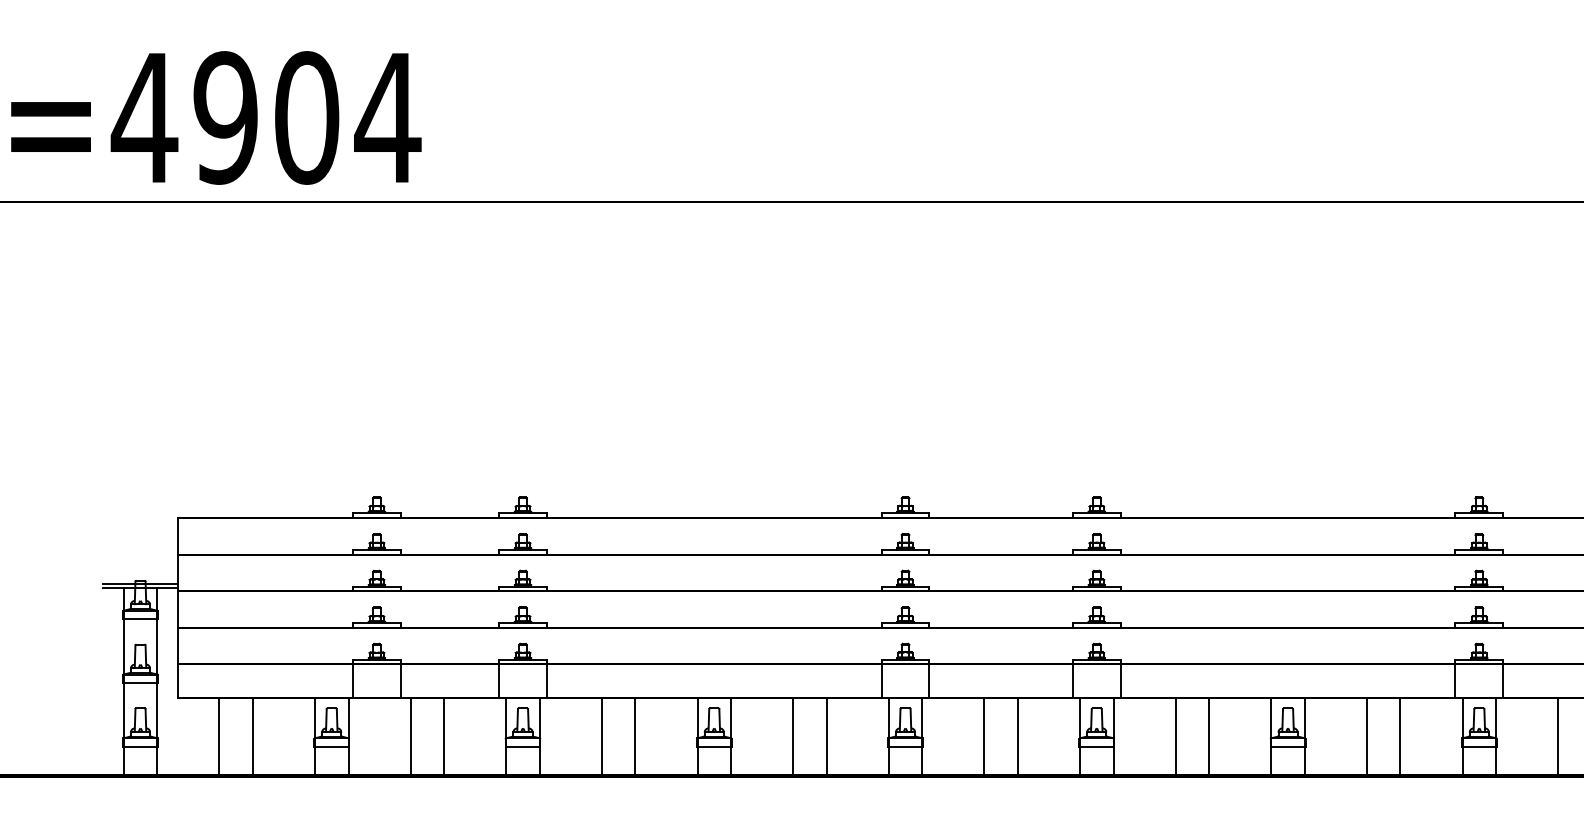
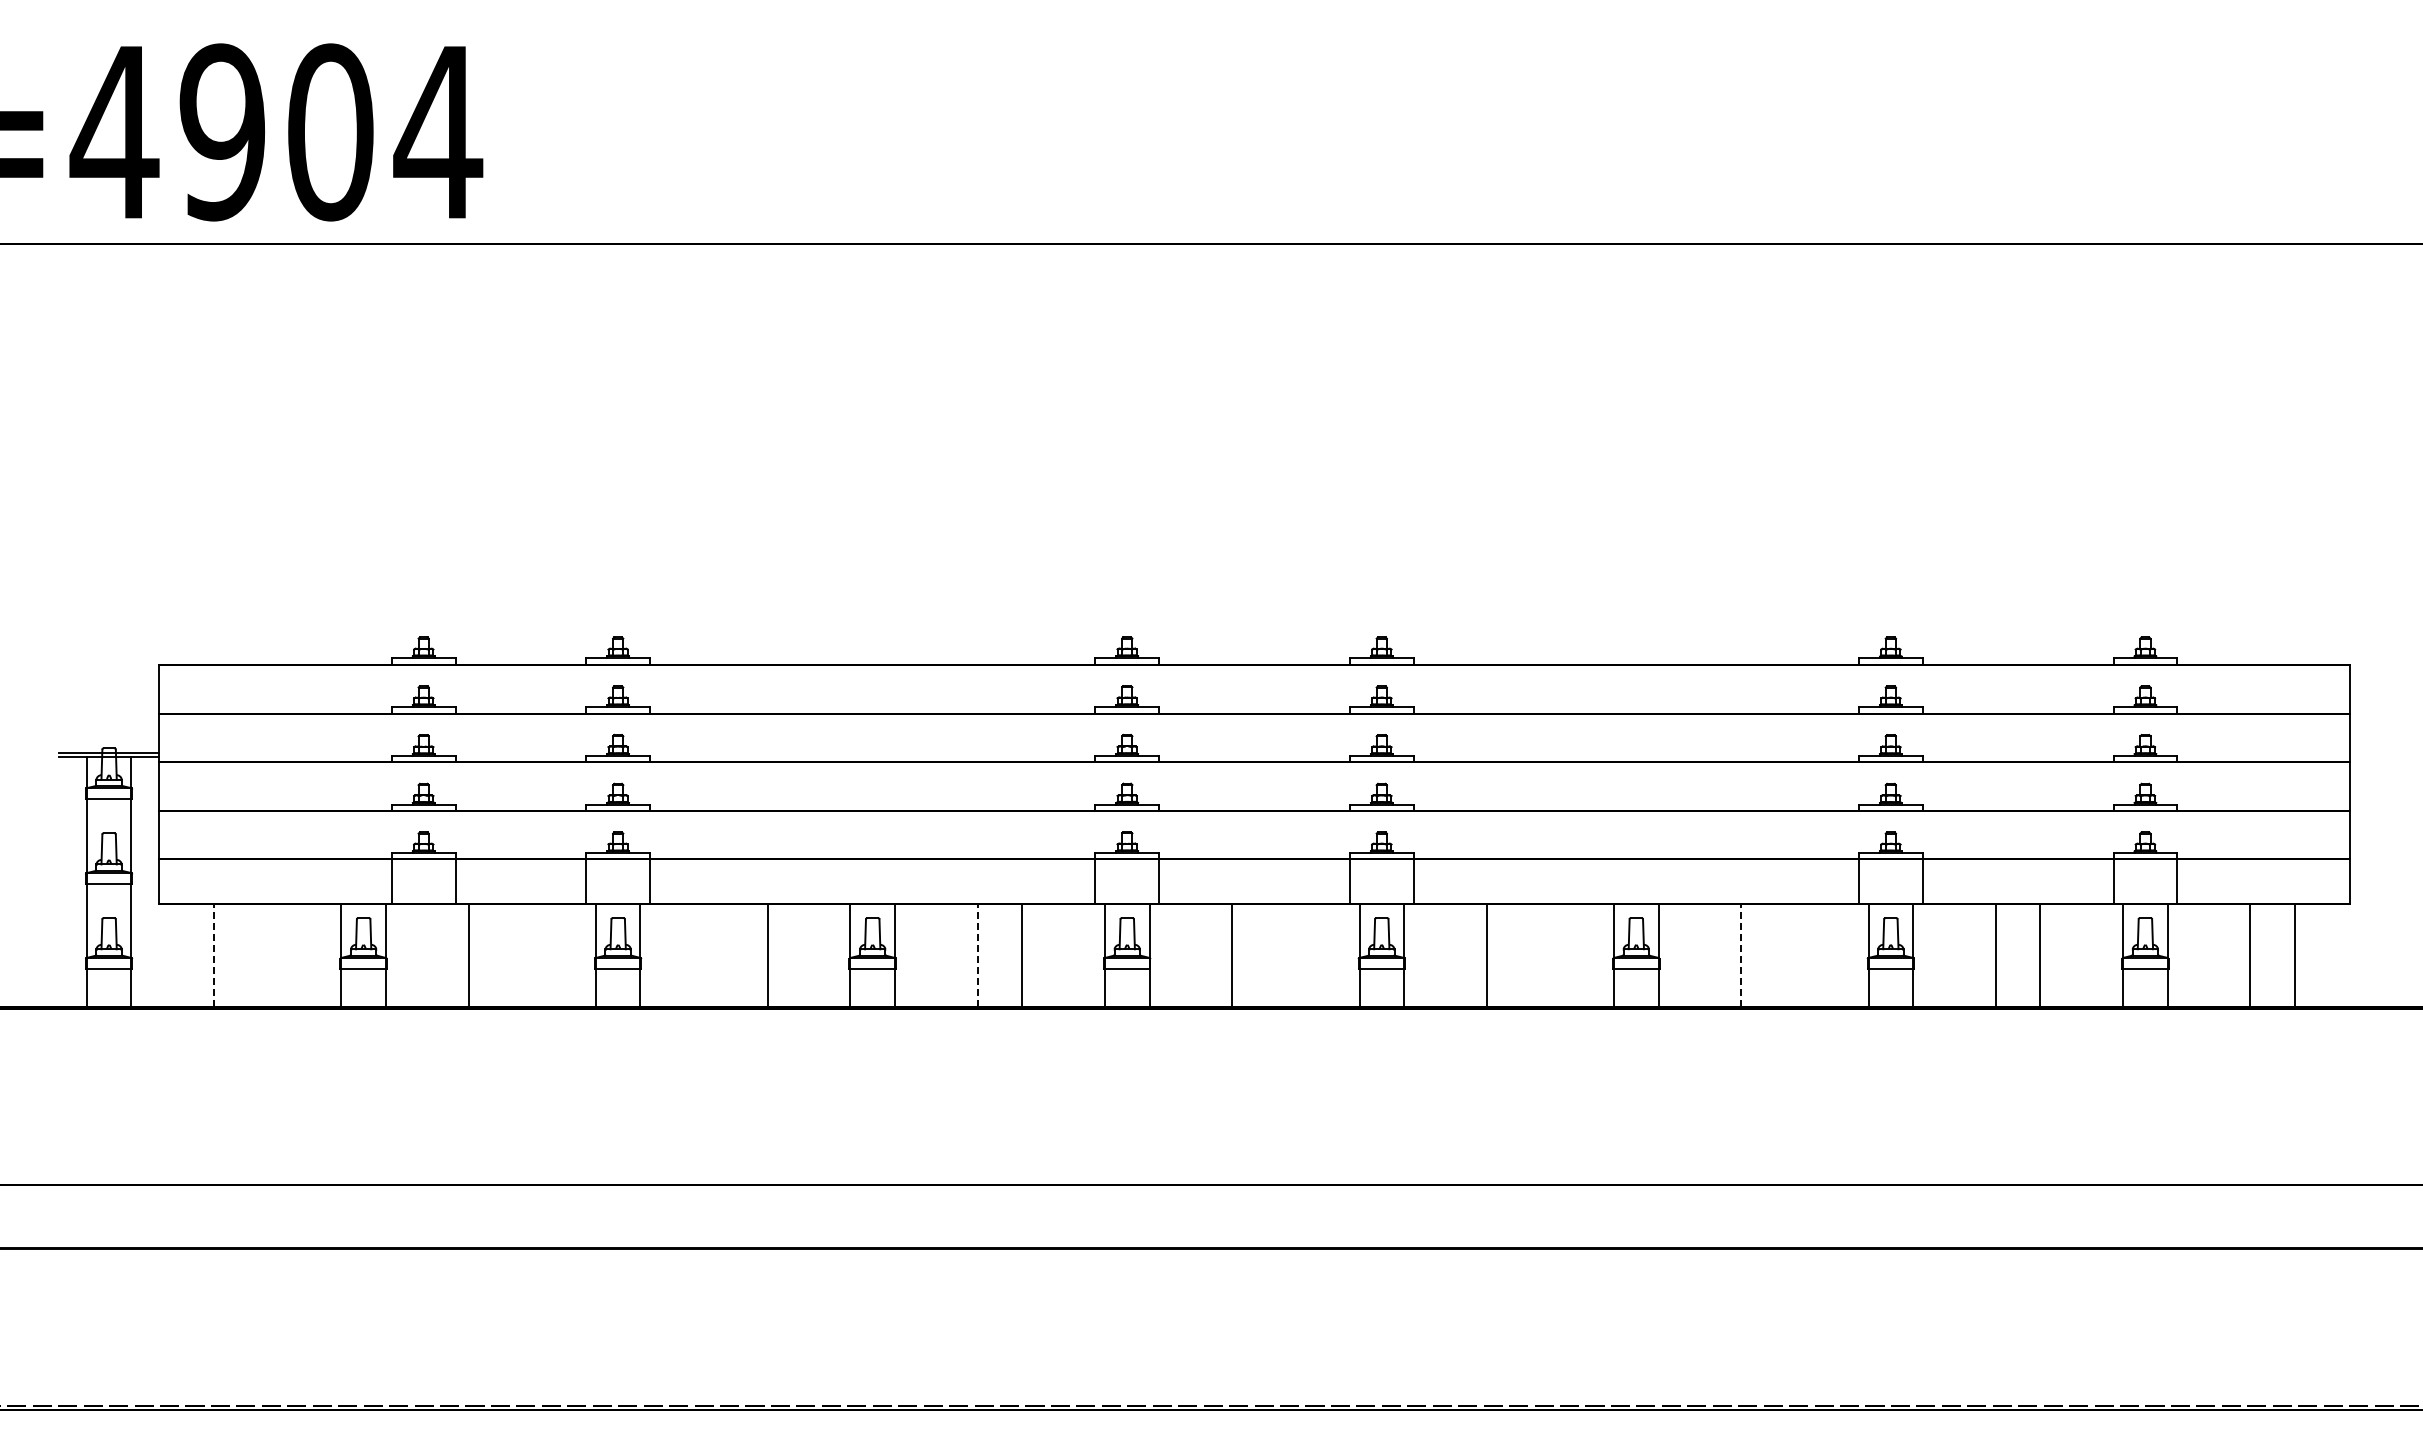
line: (219, 735) -> (214, 954), solid -> dashed
line: (252, 735) -> (258, 954), removed
line: (444, 735) -> (513, 954), removed
line: (602, 735) -> (723, 954), removed
line: (793, 735) -> (977, 954), solid -> dashed
line: (1017, 735) -> (1276, 954), removed
line: (1209, 735) -> (1531, 954), removed
line: (1367, 735) -> (1741, 954), solid -> dashed
line: (1400, 735) -> (1785, 954), removed

